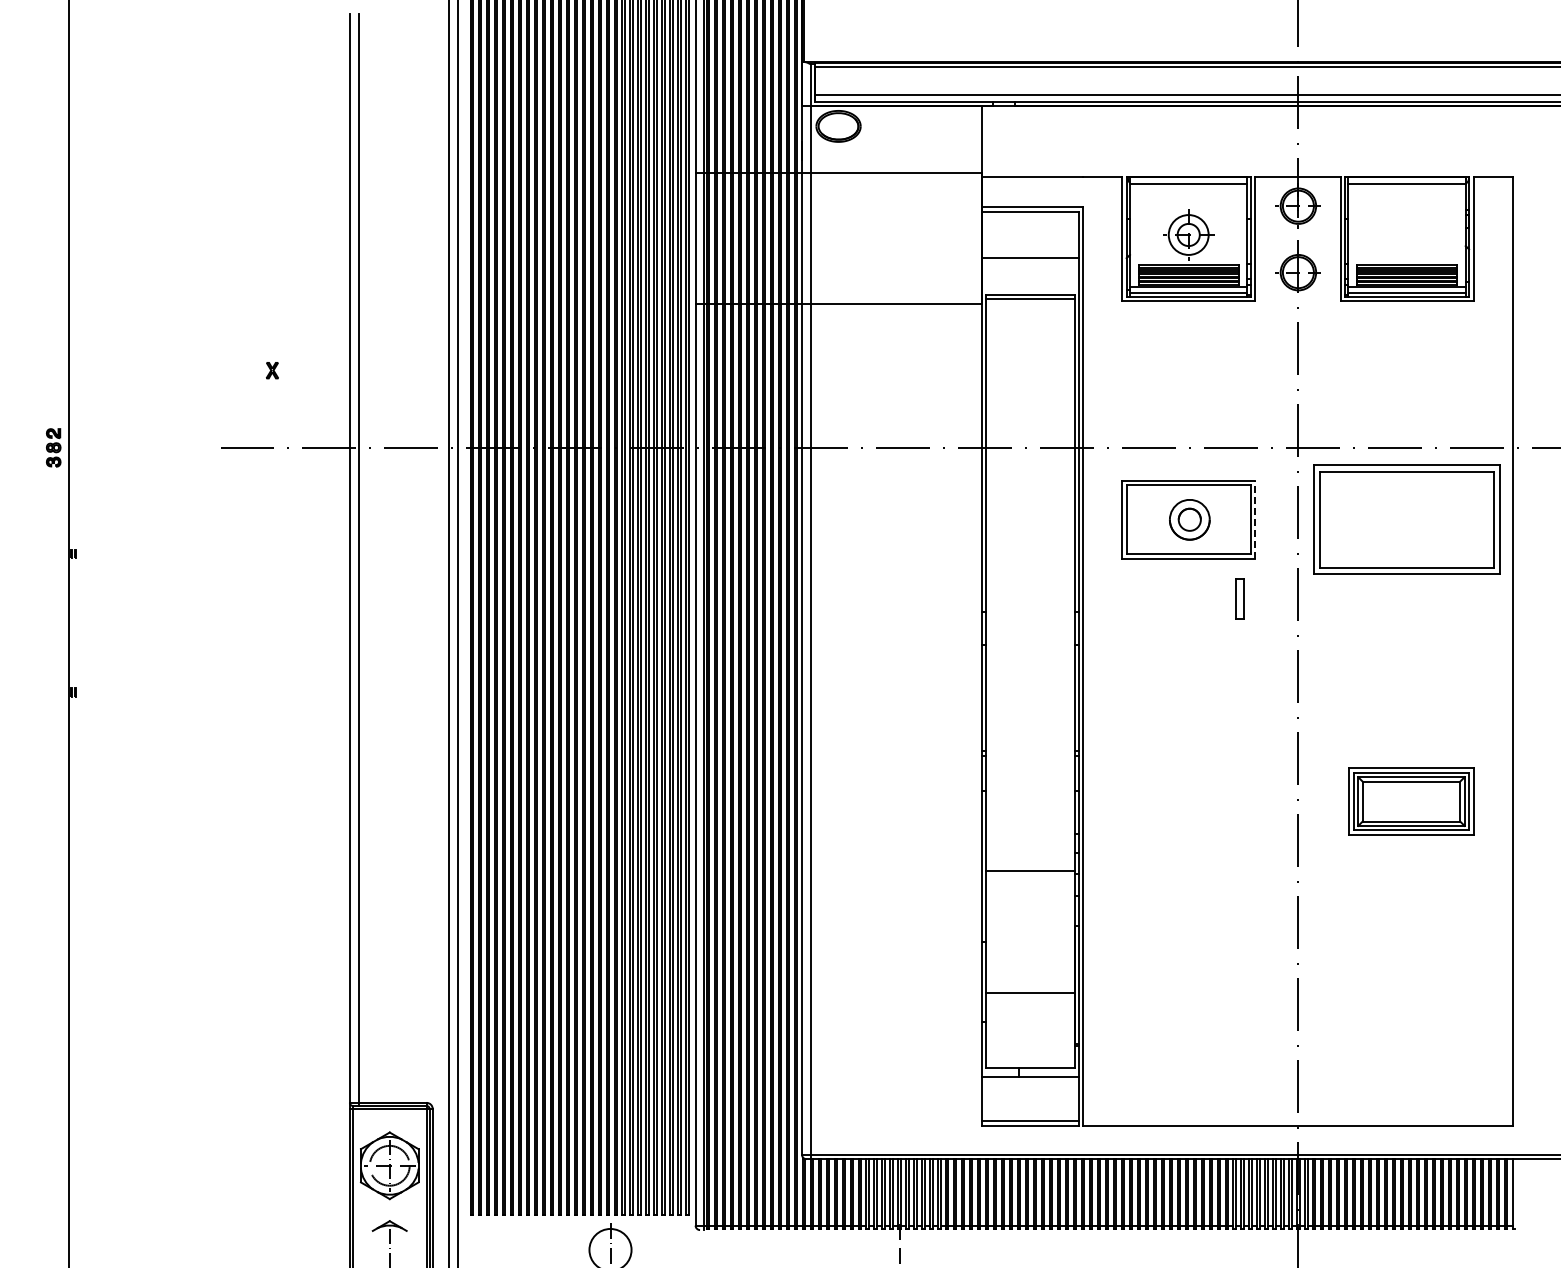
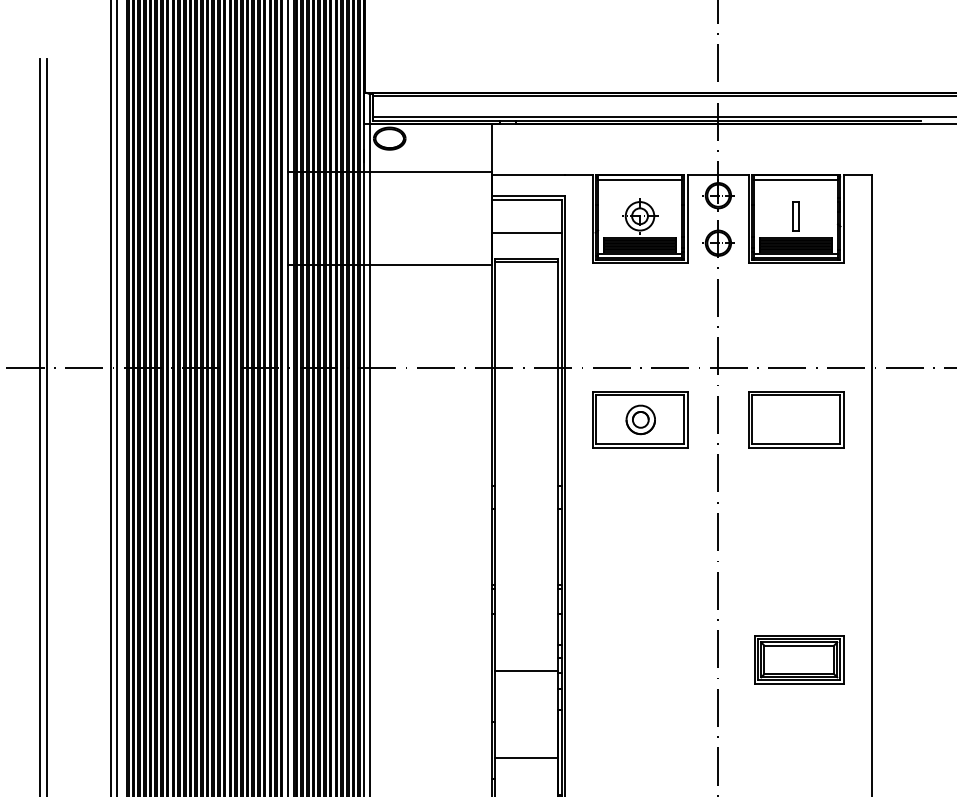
line: (1255, 519) -> (687, 419), dashed -> solid
part: (1407, 519) -> (796, 419), size x0.71
part: (1239, 598) -> (795, 215), moved
part: (1411, 801) -> (799, 659), moved

